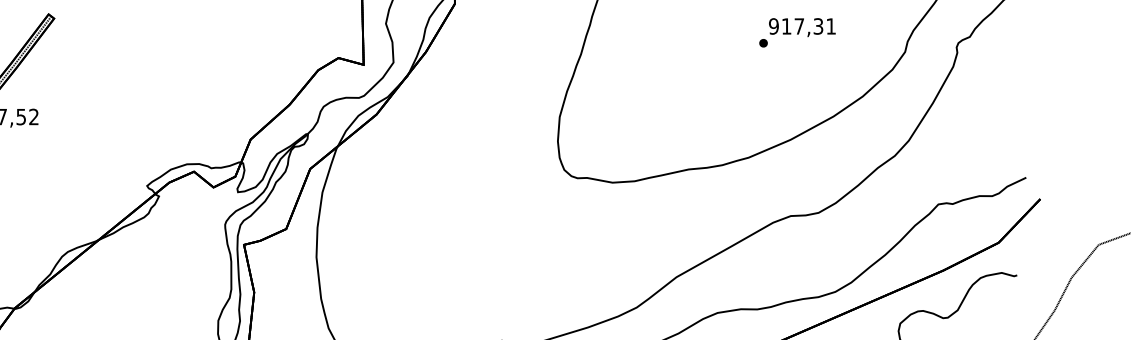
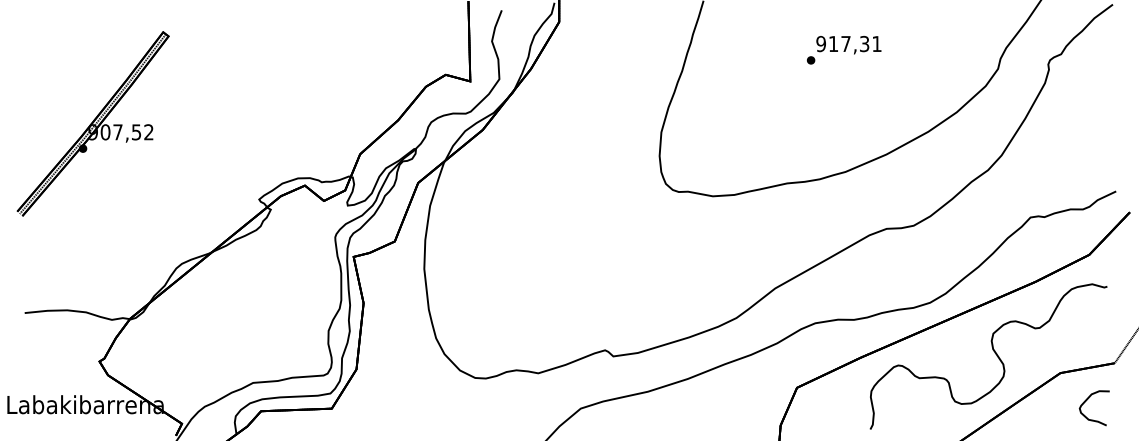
text: (796, 33) -> (843, 50), moved

